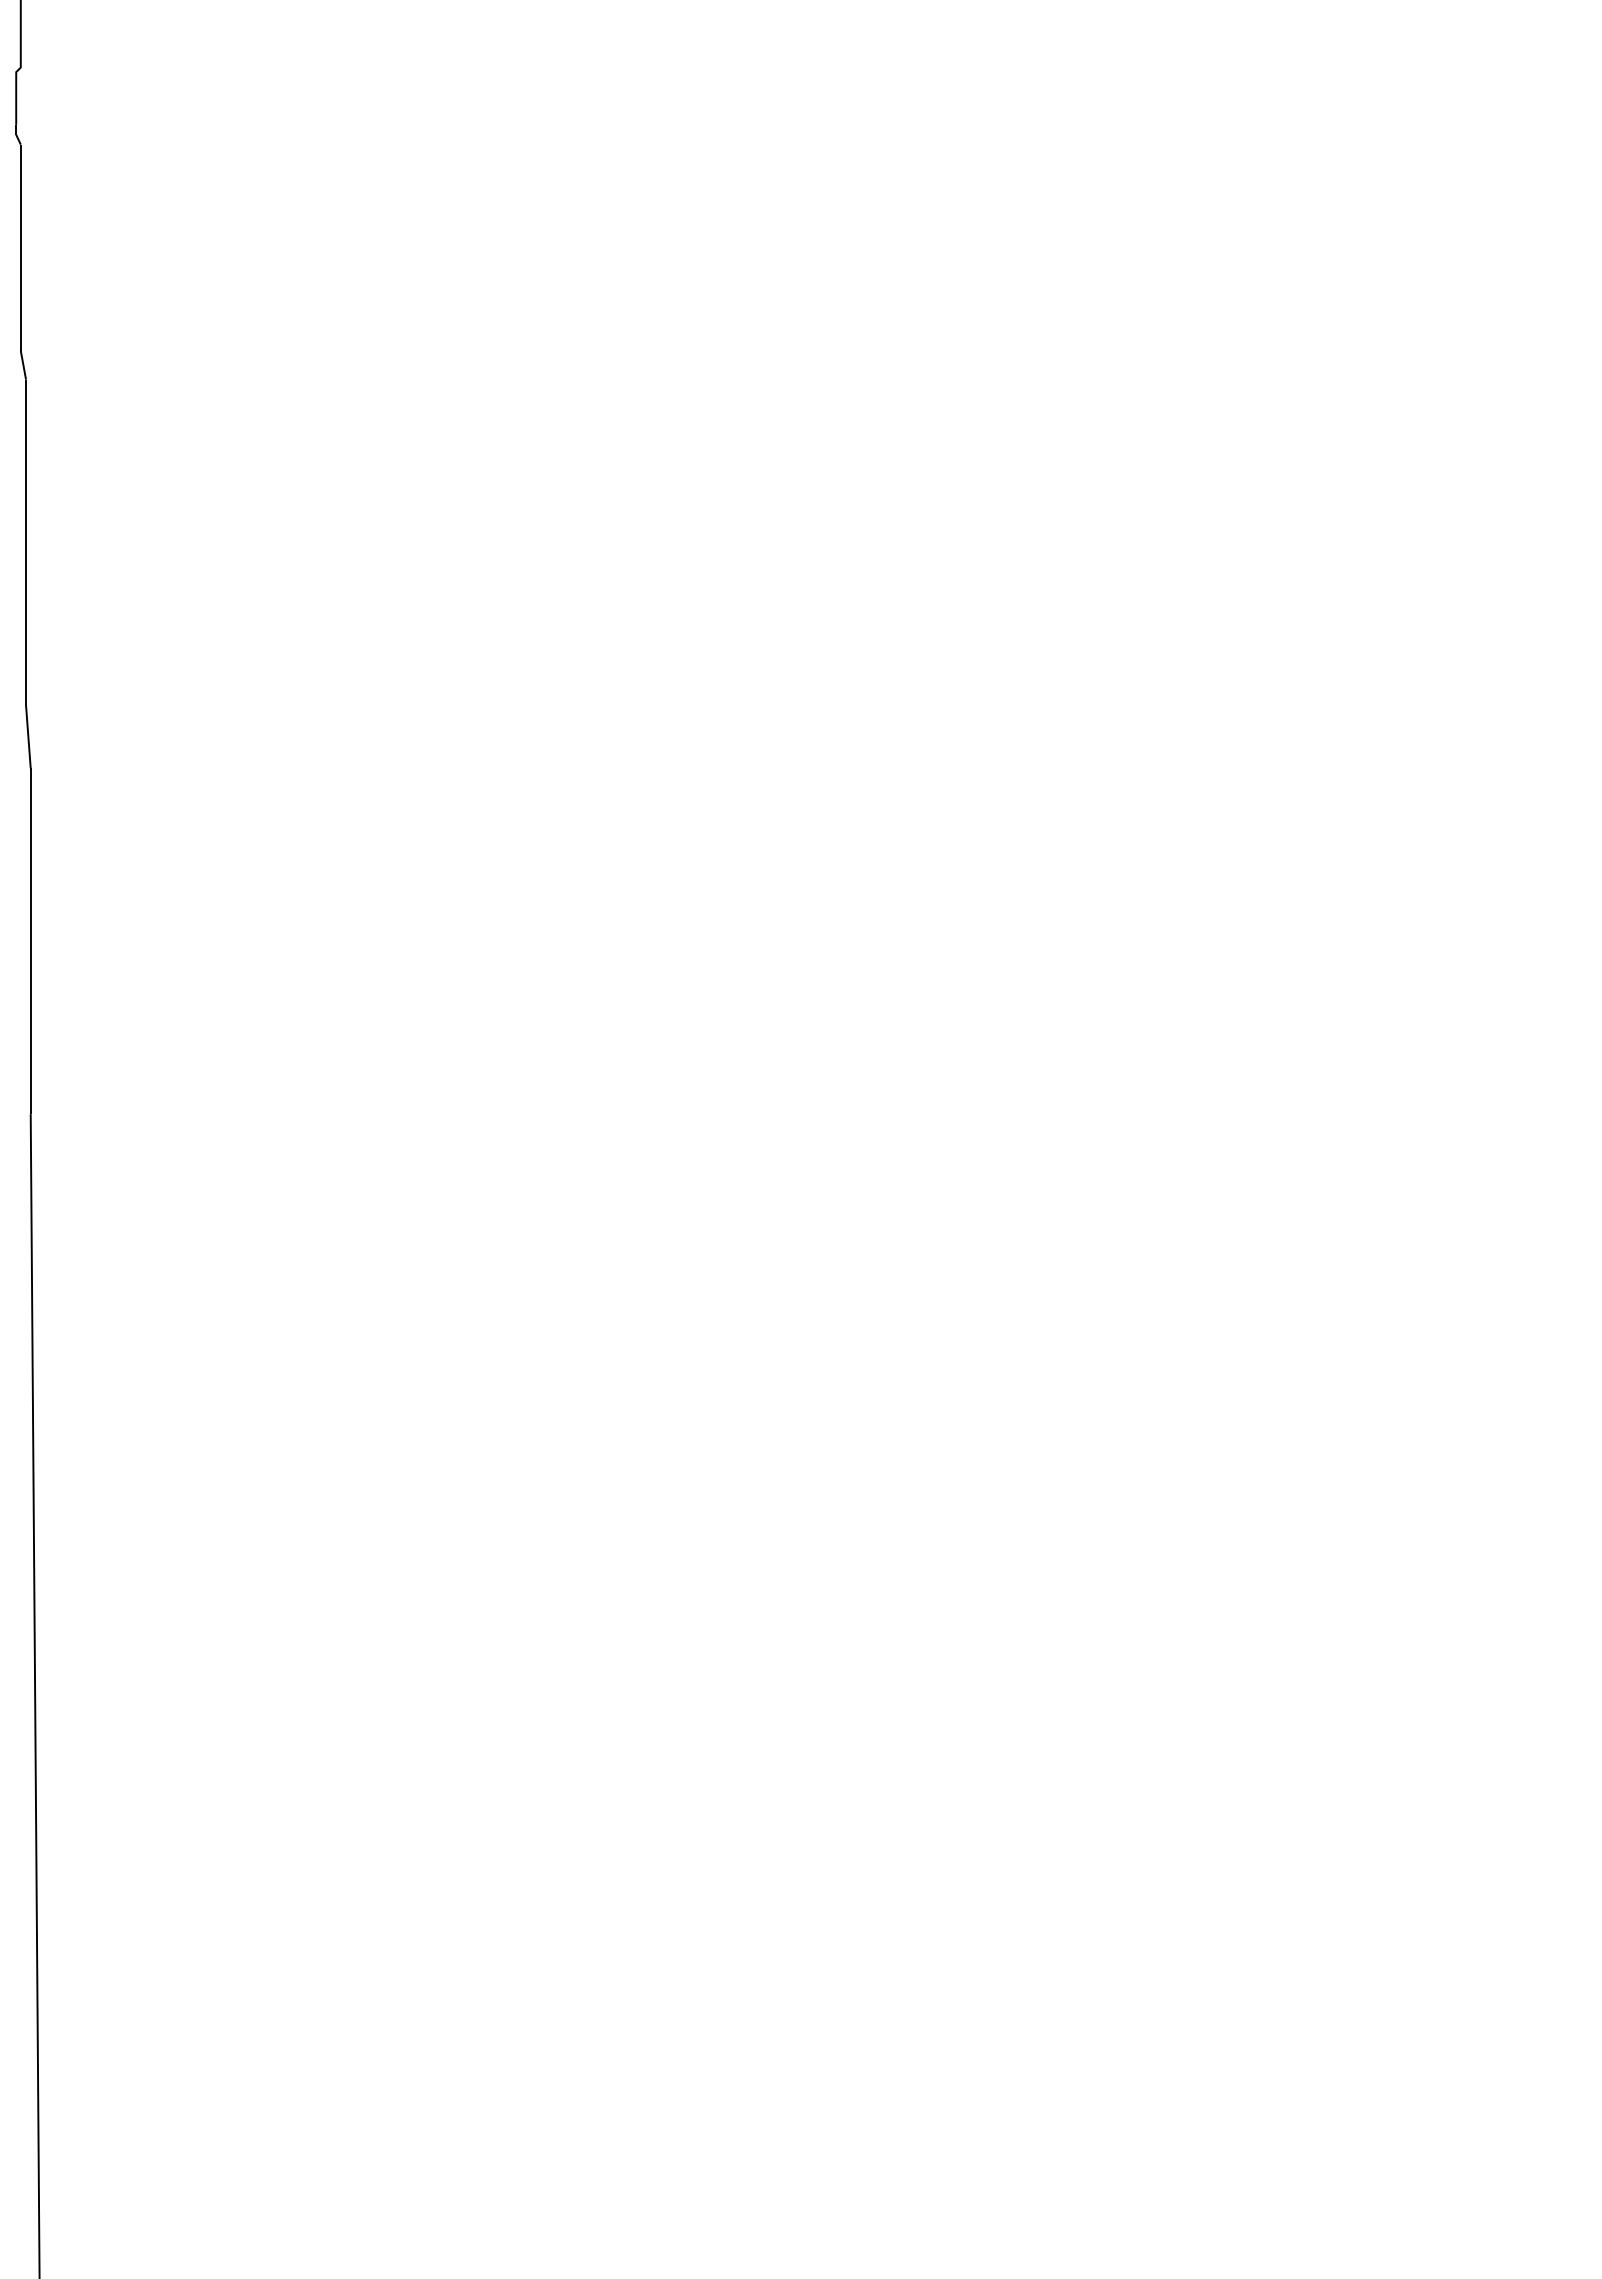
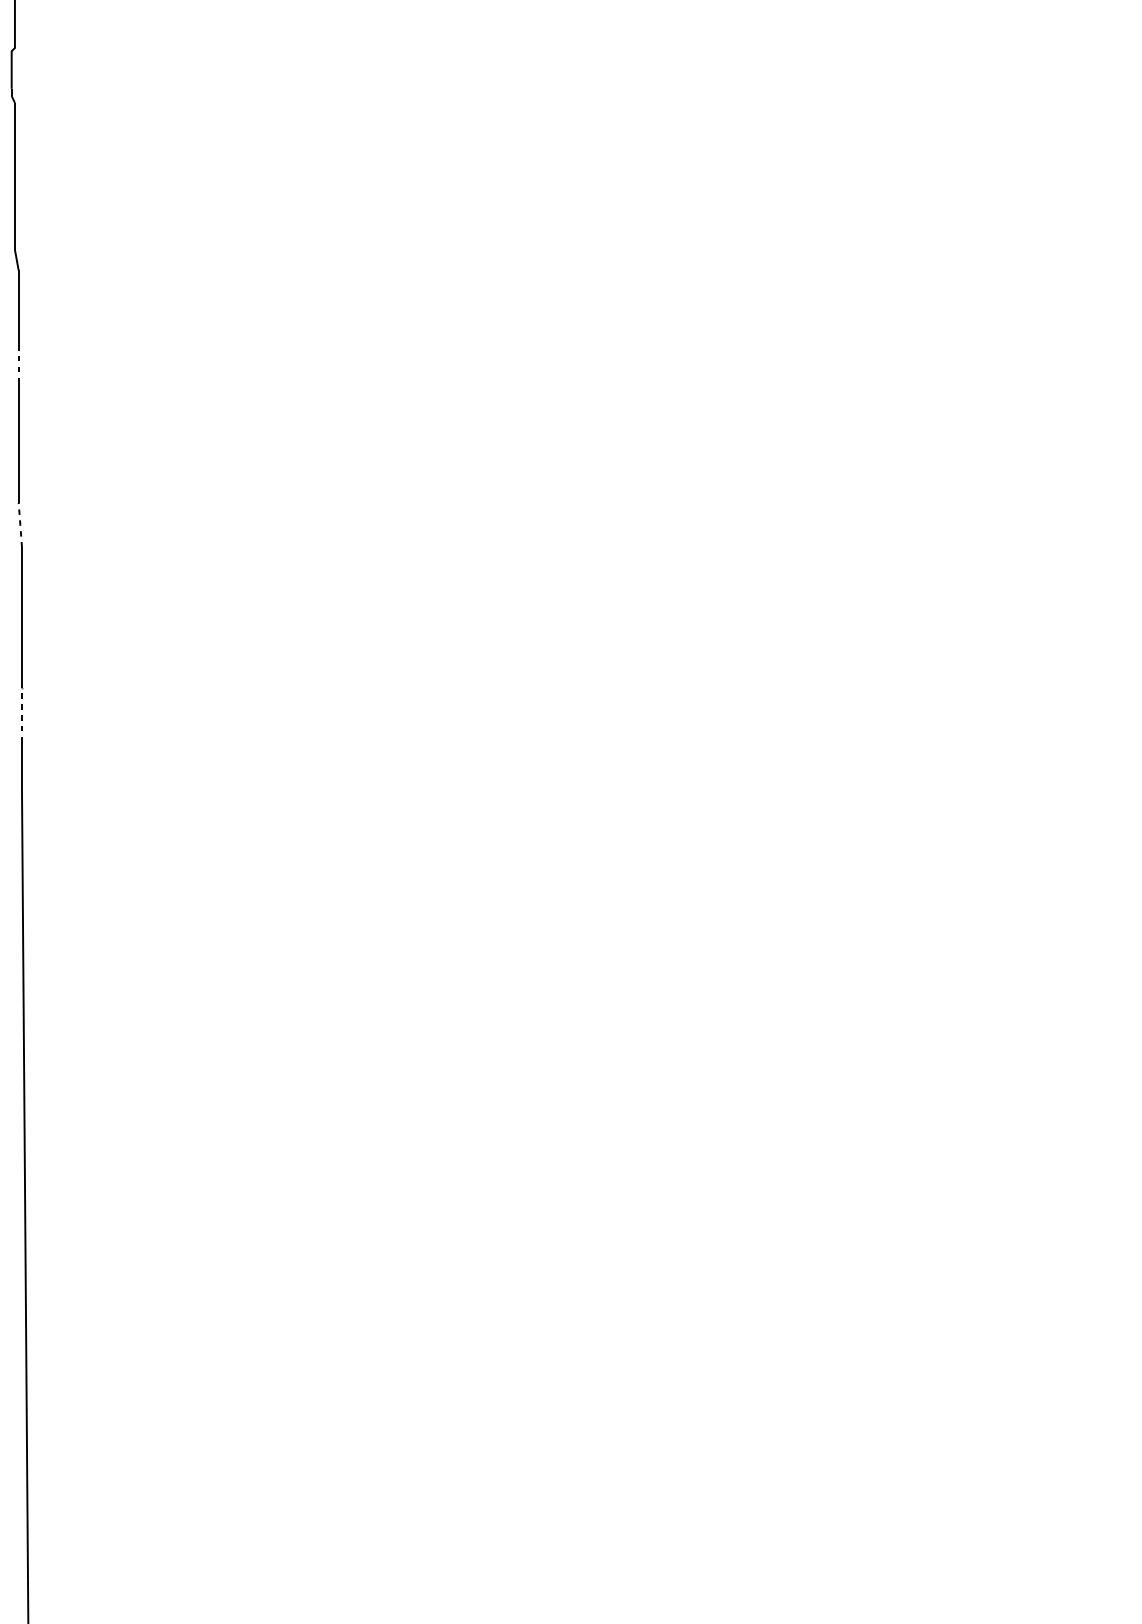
line: (26, 510) -> (19, 363), solid -> dashed
line: (28, 736) -> (20, 524), solid -> dashed
line: (30, 1003) -> (21, 715), solid -> dashed

